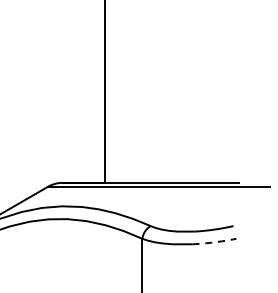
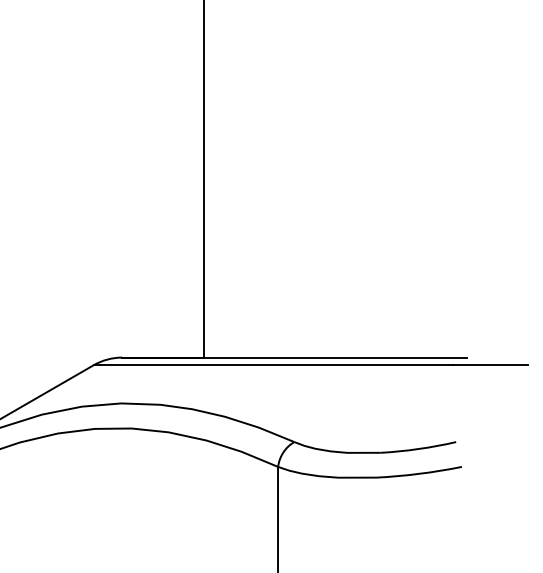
arc: (214, 242) -> (419, 474), dashed -> solid

